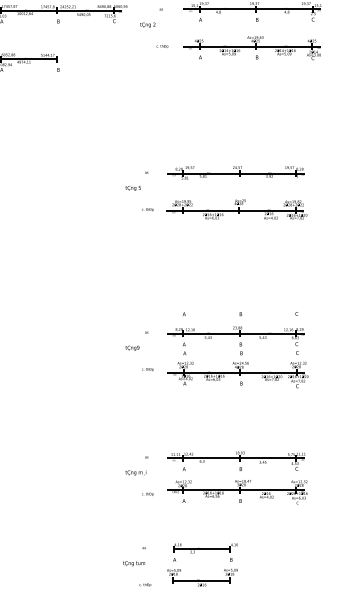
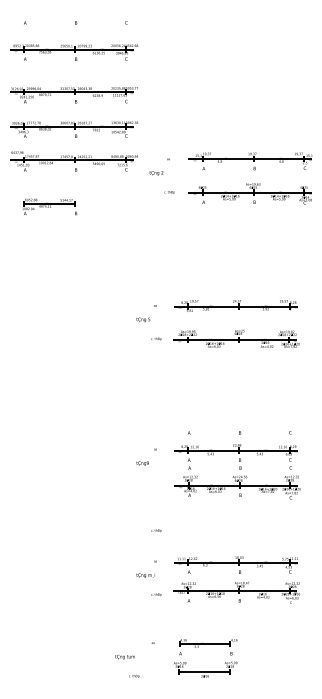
text: (147, 369) -> (156, 530), moved
text: (133, 564) -> (124, 657), moved
text: (145, 585) -> (134, 676), moved

